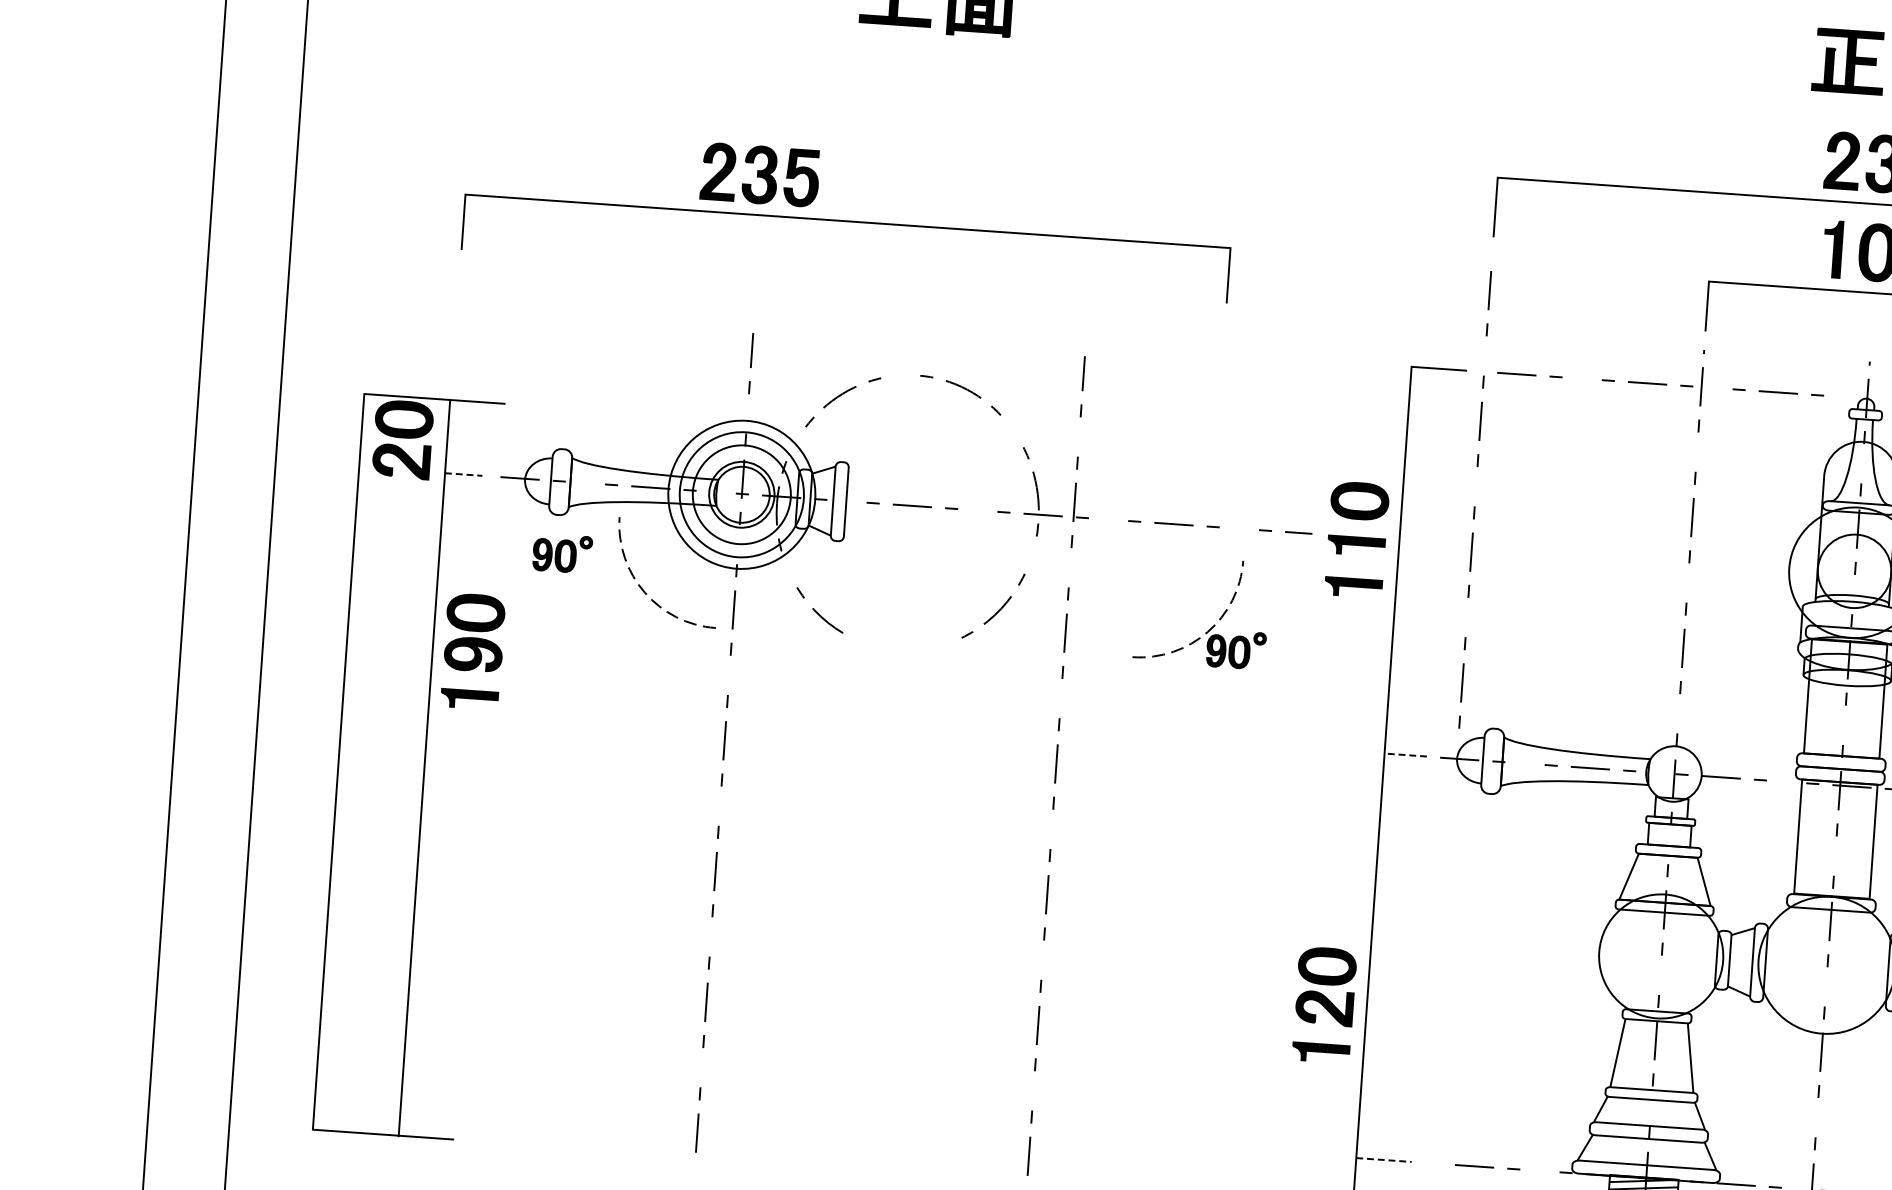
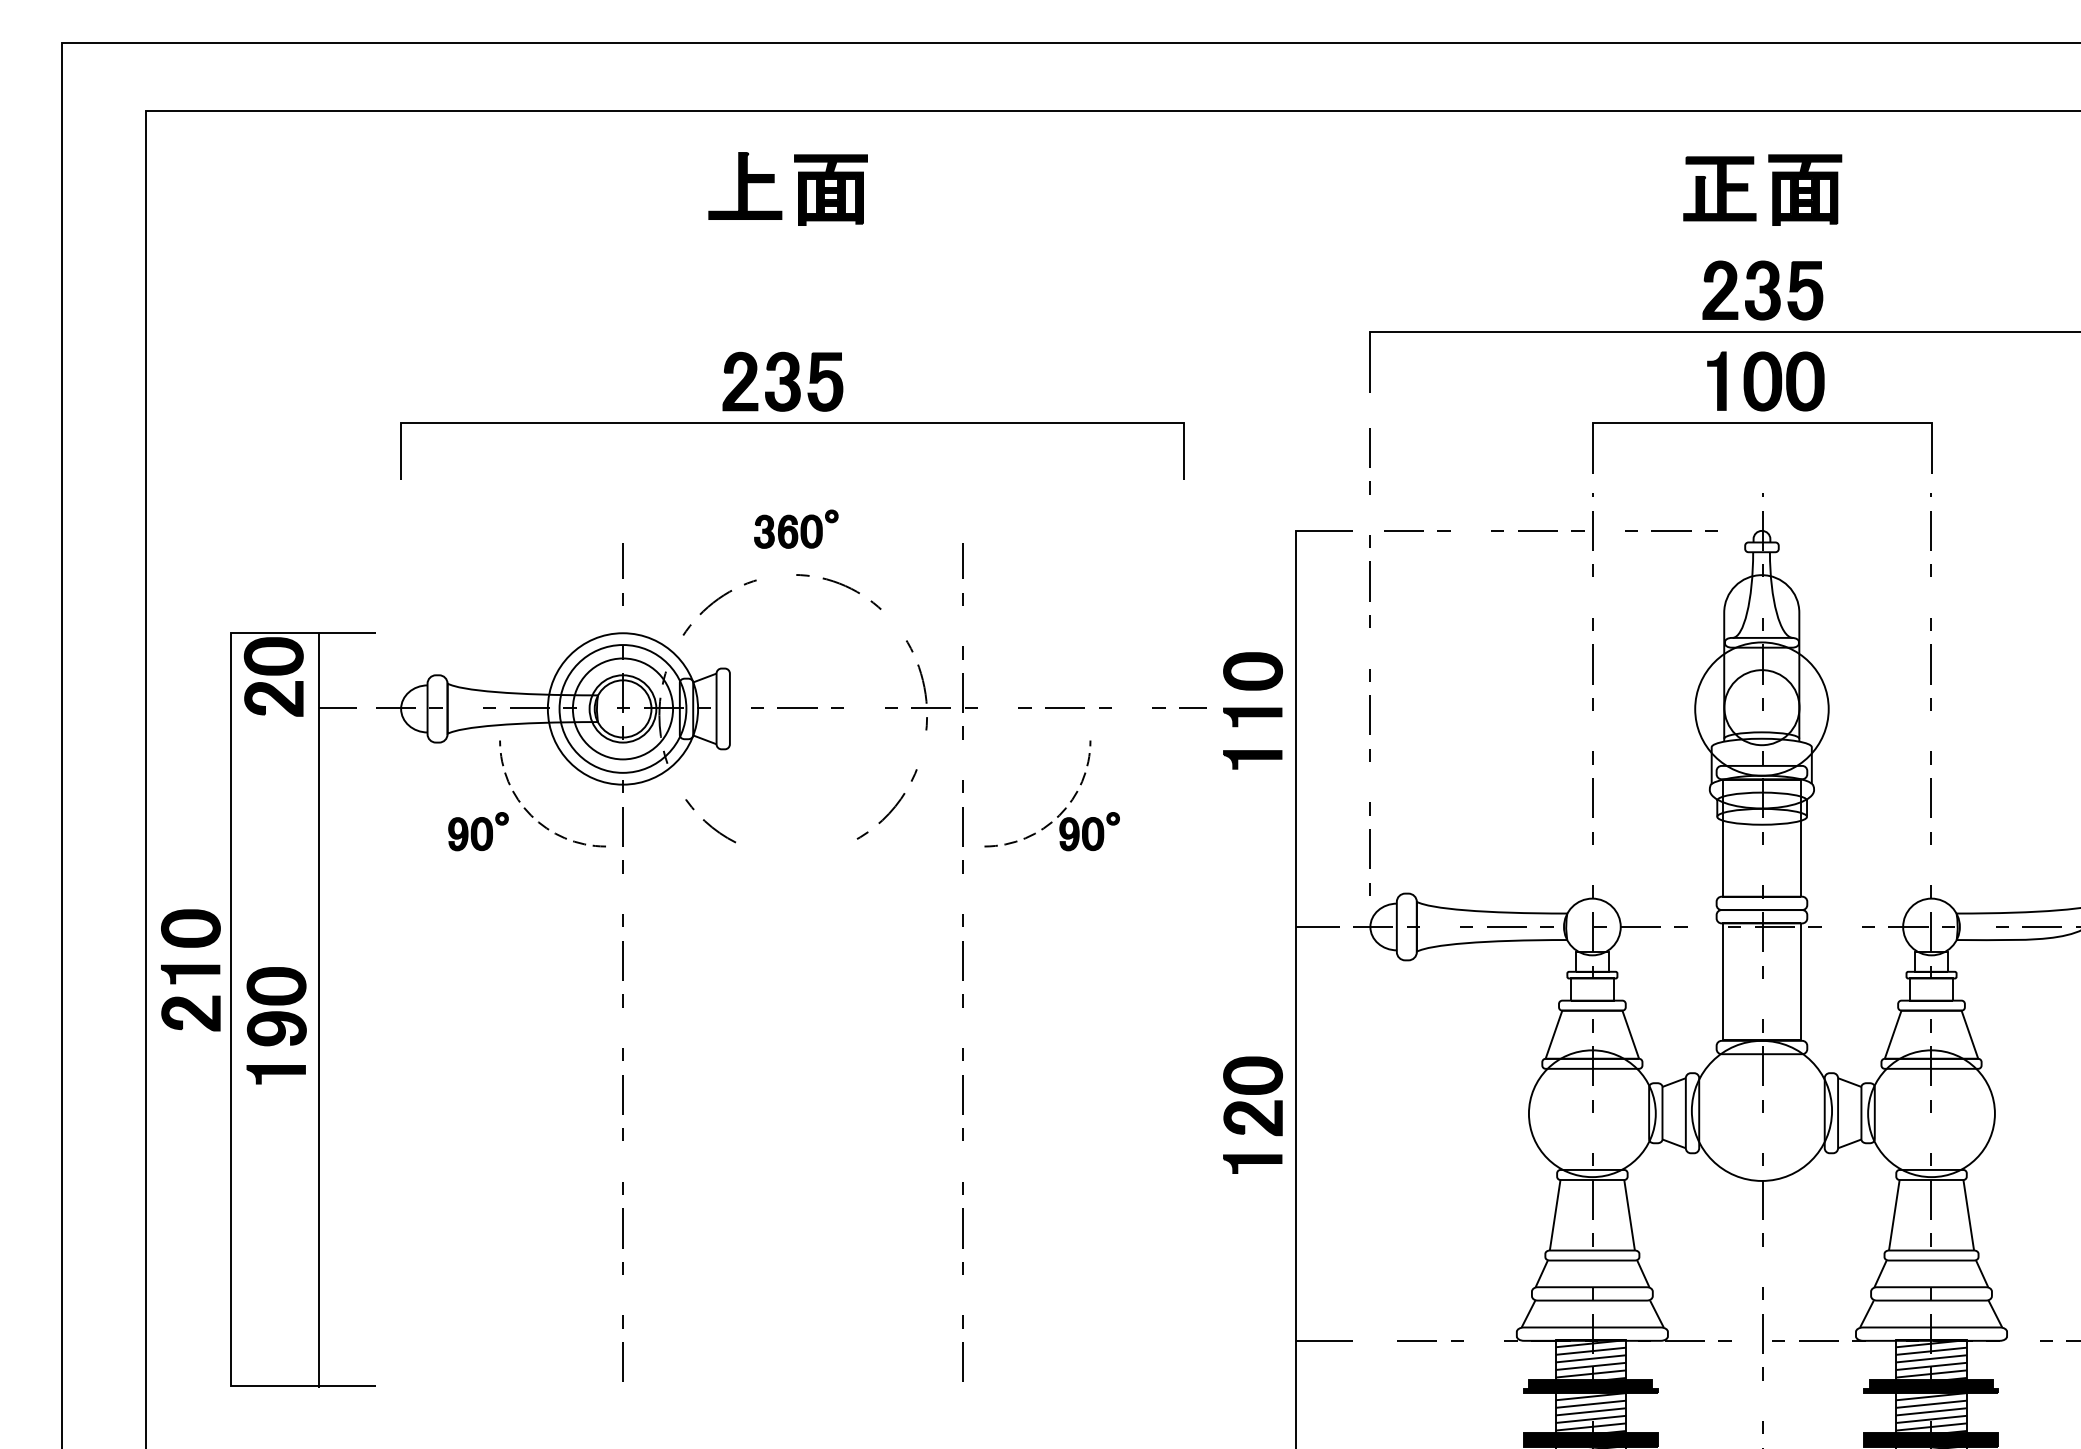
part: (759, 174) -> (782, 381), moved
line: (847, 221) -> (792, 423), moved
part: (923, 330) -> (796, 528), added
line: (463, 474) -> (338, 708), dashed -> solid
part: (562, 553) -> (478, 831), moved
part: (1213, 625) -> (1064, 808), moved
part: (473, 651) -> (276, 1025), moved
part: (301, 720) -> (190, 970), added
line: (1405, 754) -> (1317, 926), dashed -> solid
part: (1324, 1004) -> (1252, 1114), moved
line: (1384, 1159) -> (1324, 1340), dashed -> solid

